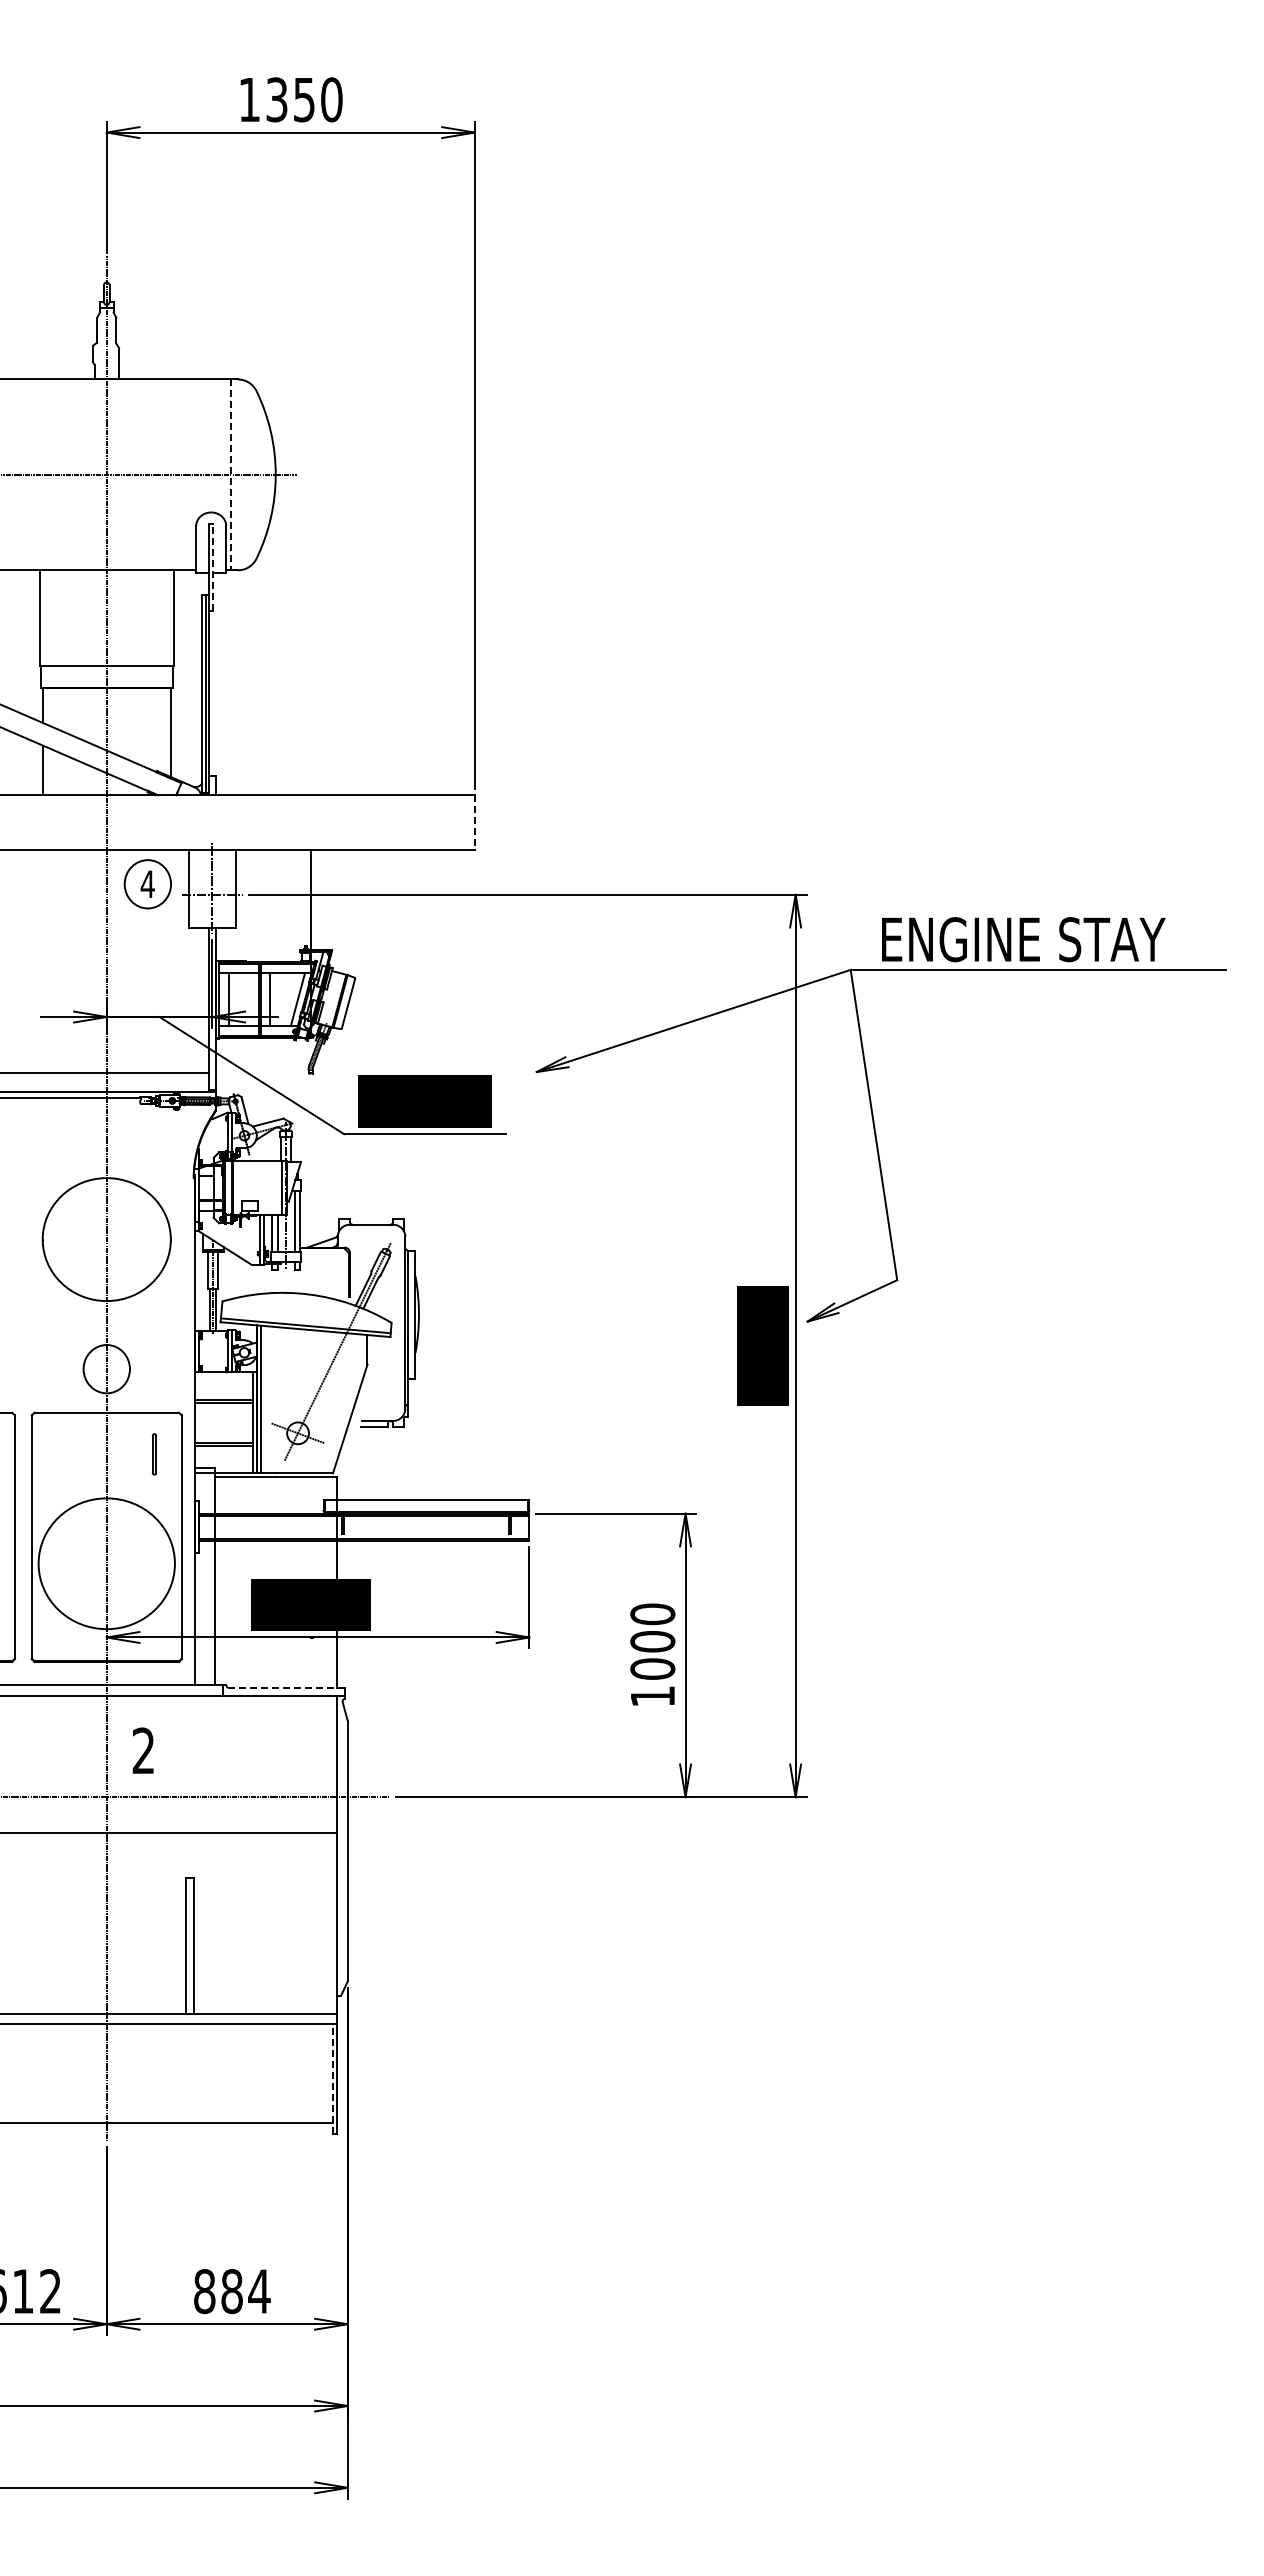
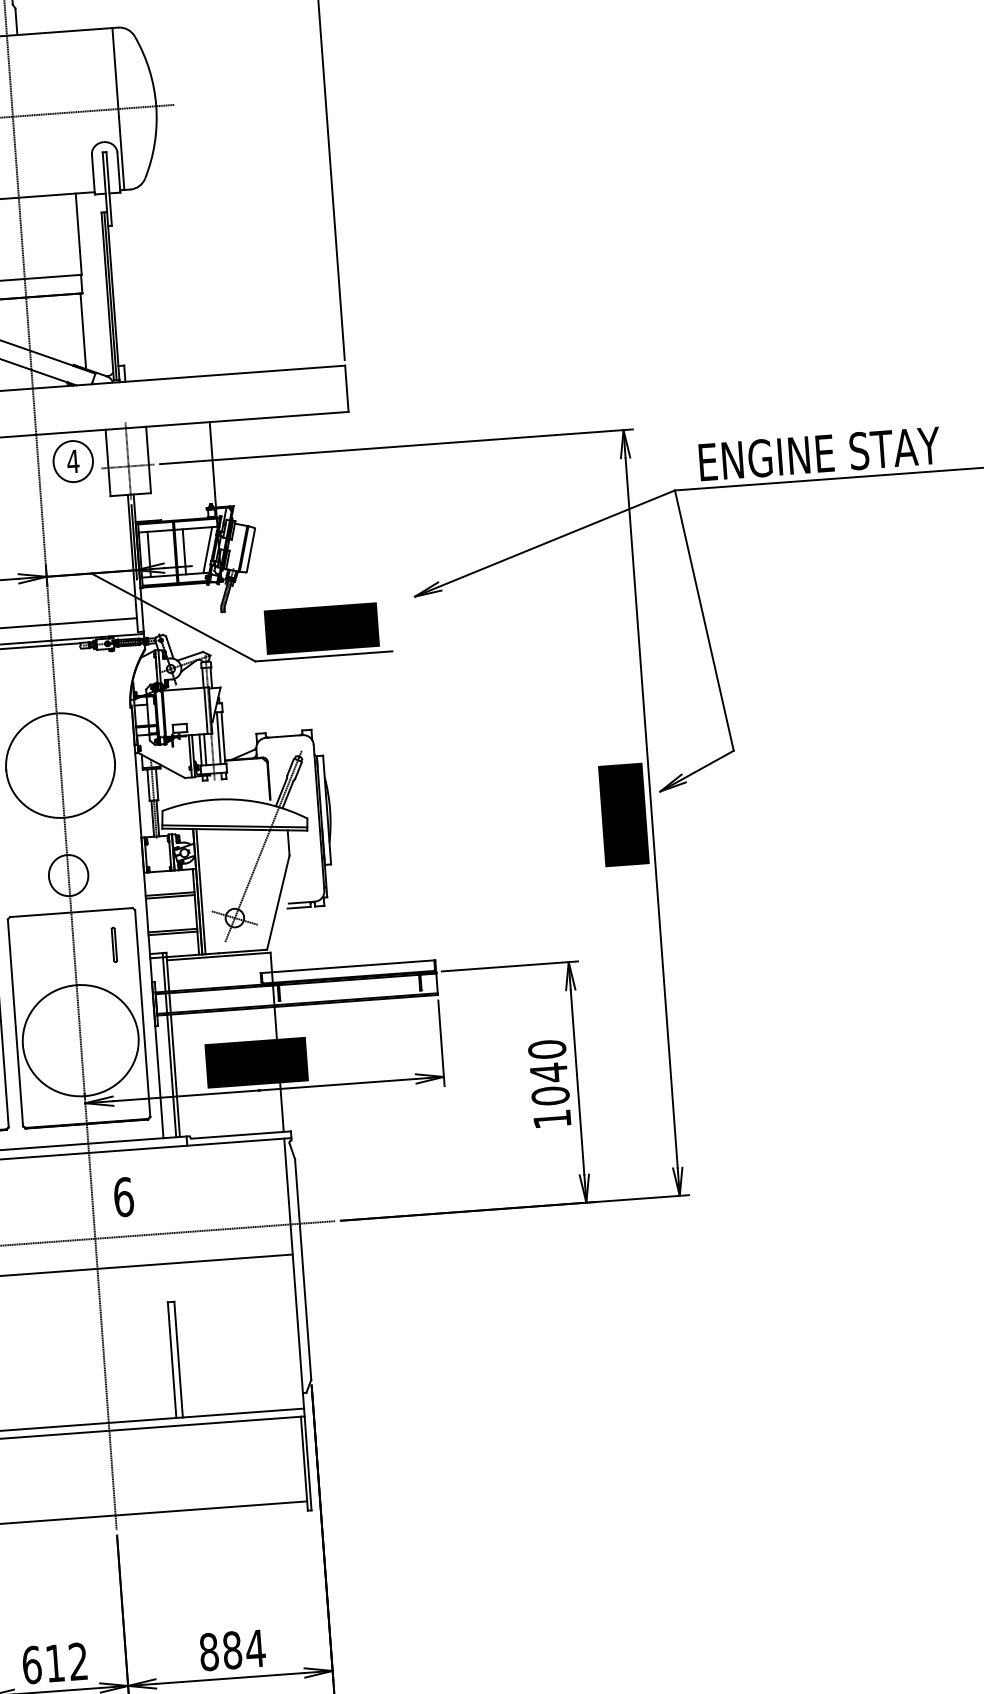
line: (231, 475) -> (118, 109), dashed -> solid
line: (213, 567) -> (109, 188), dashed -> solid
line: (474, 823) -> (346, 389), dashed -> solid
line: (210, 1576) -> (169, 1045), added
text: (652, 1641) -> (548, 1072), 1000 -> 1040
line: (286, 1688) -> (241, 1135), dashed -> solid
text: (143, 1750) -> (123, 1196), 2 -> 6
line: (332, 2078) -> (304, 1463), dashed -> solid

